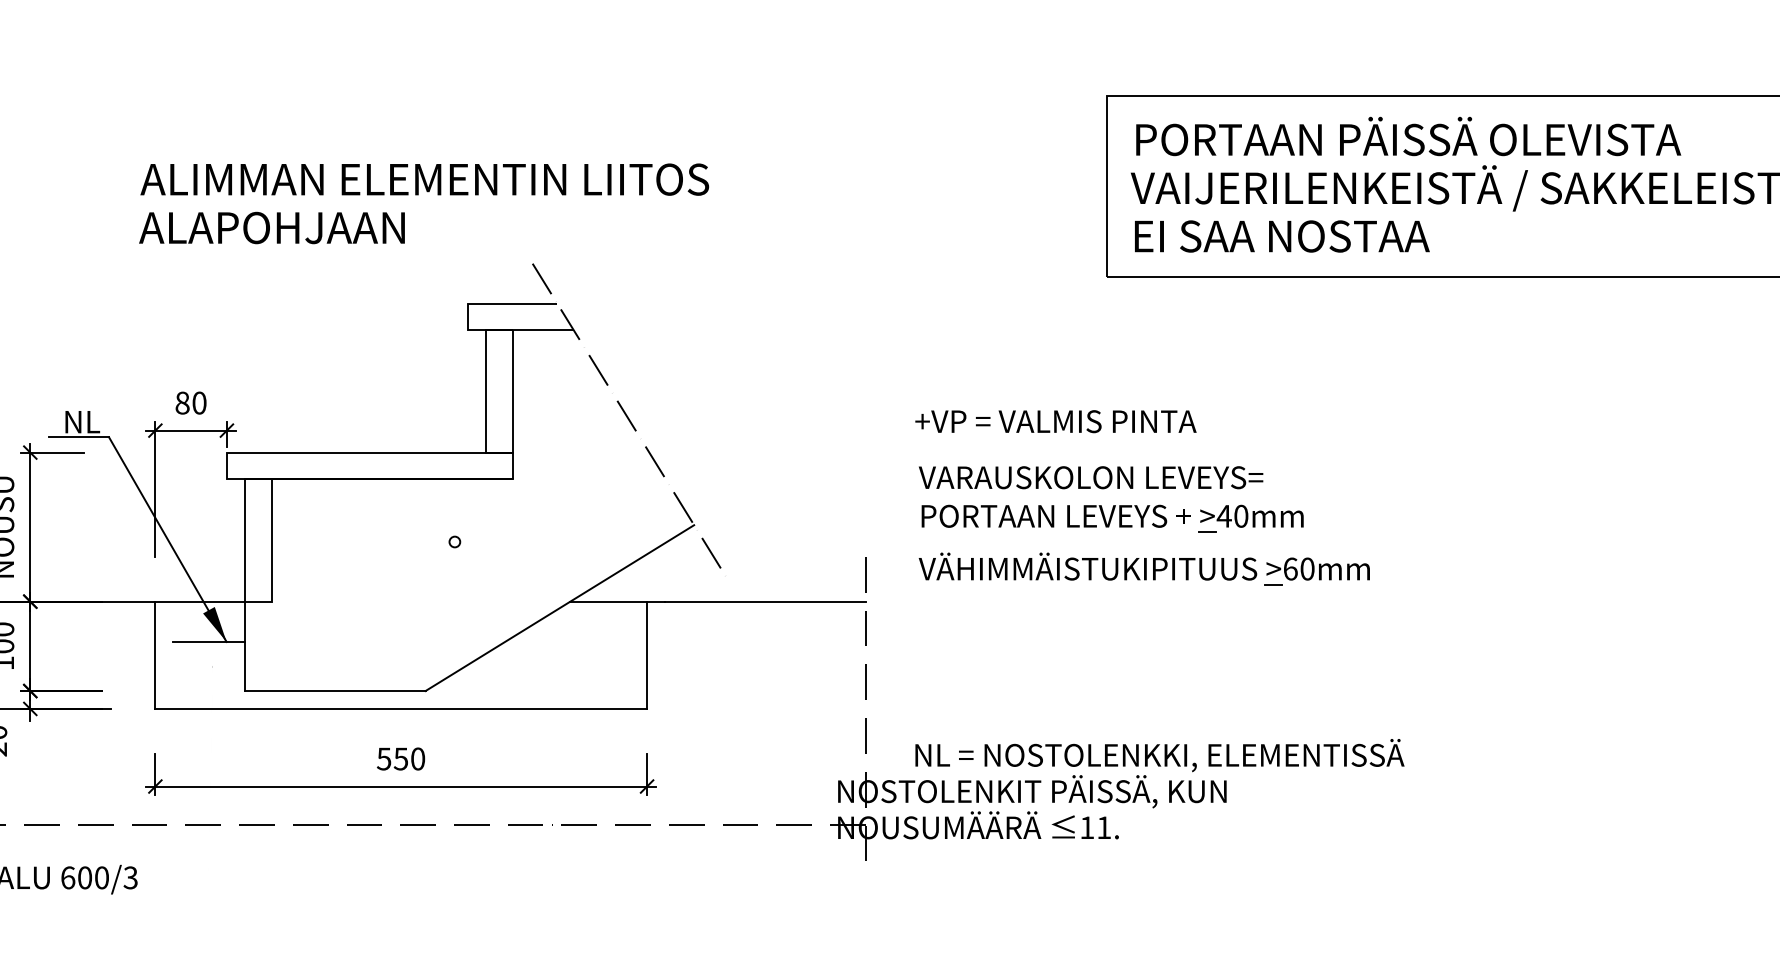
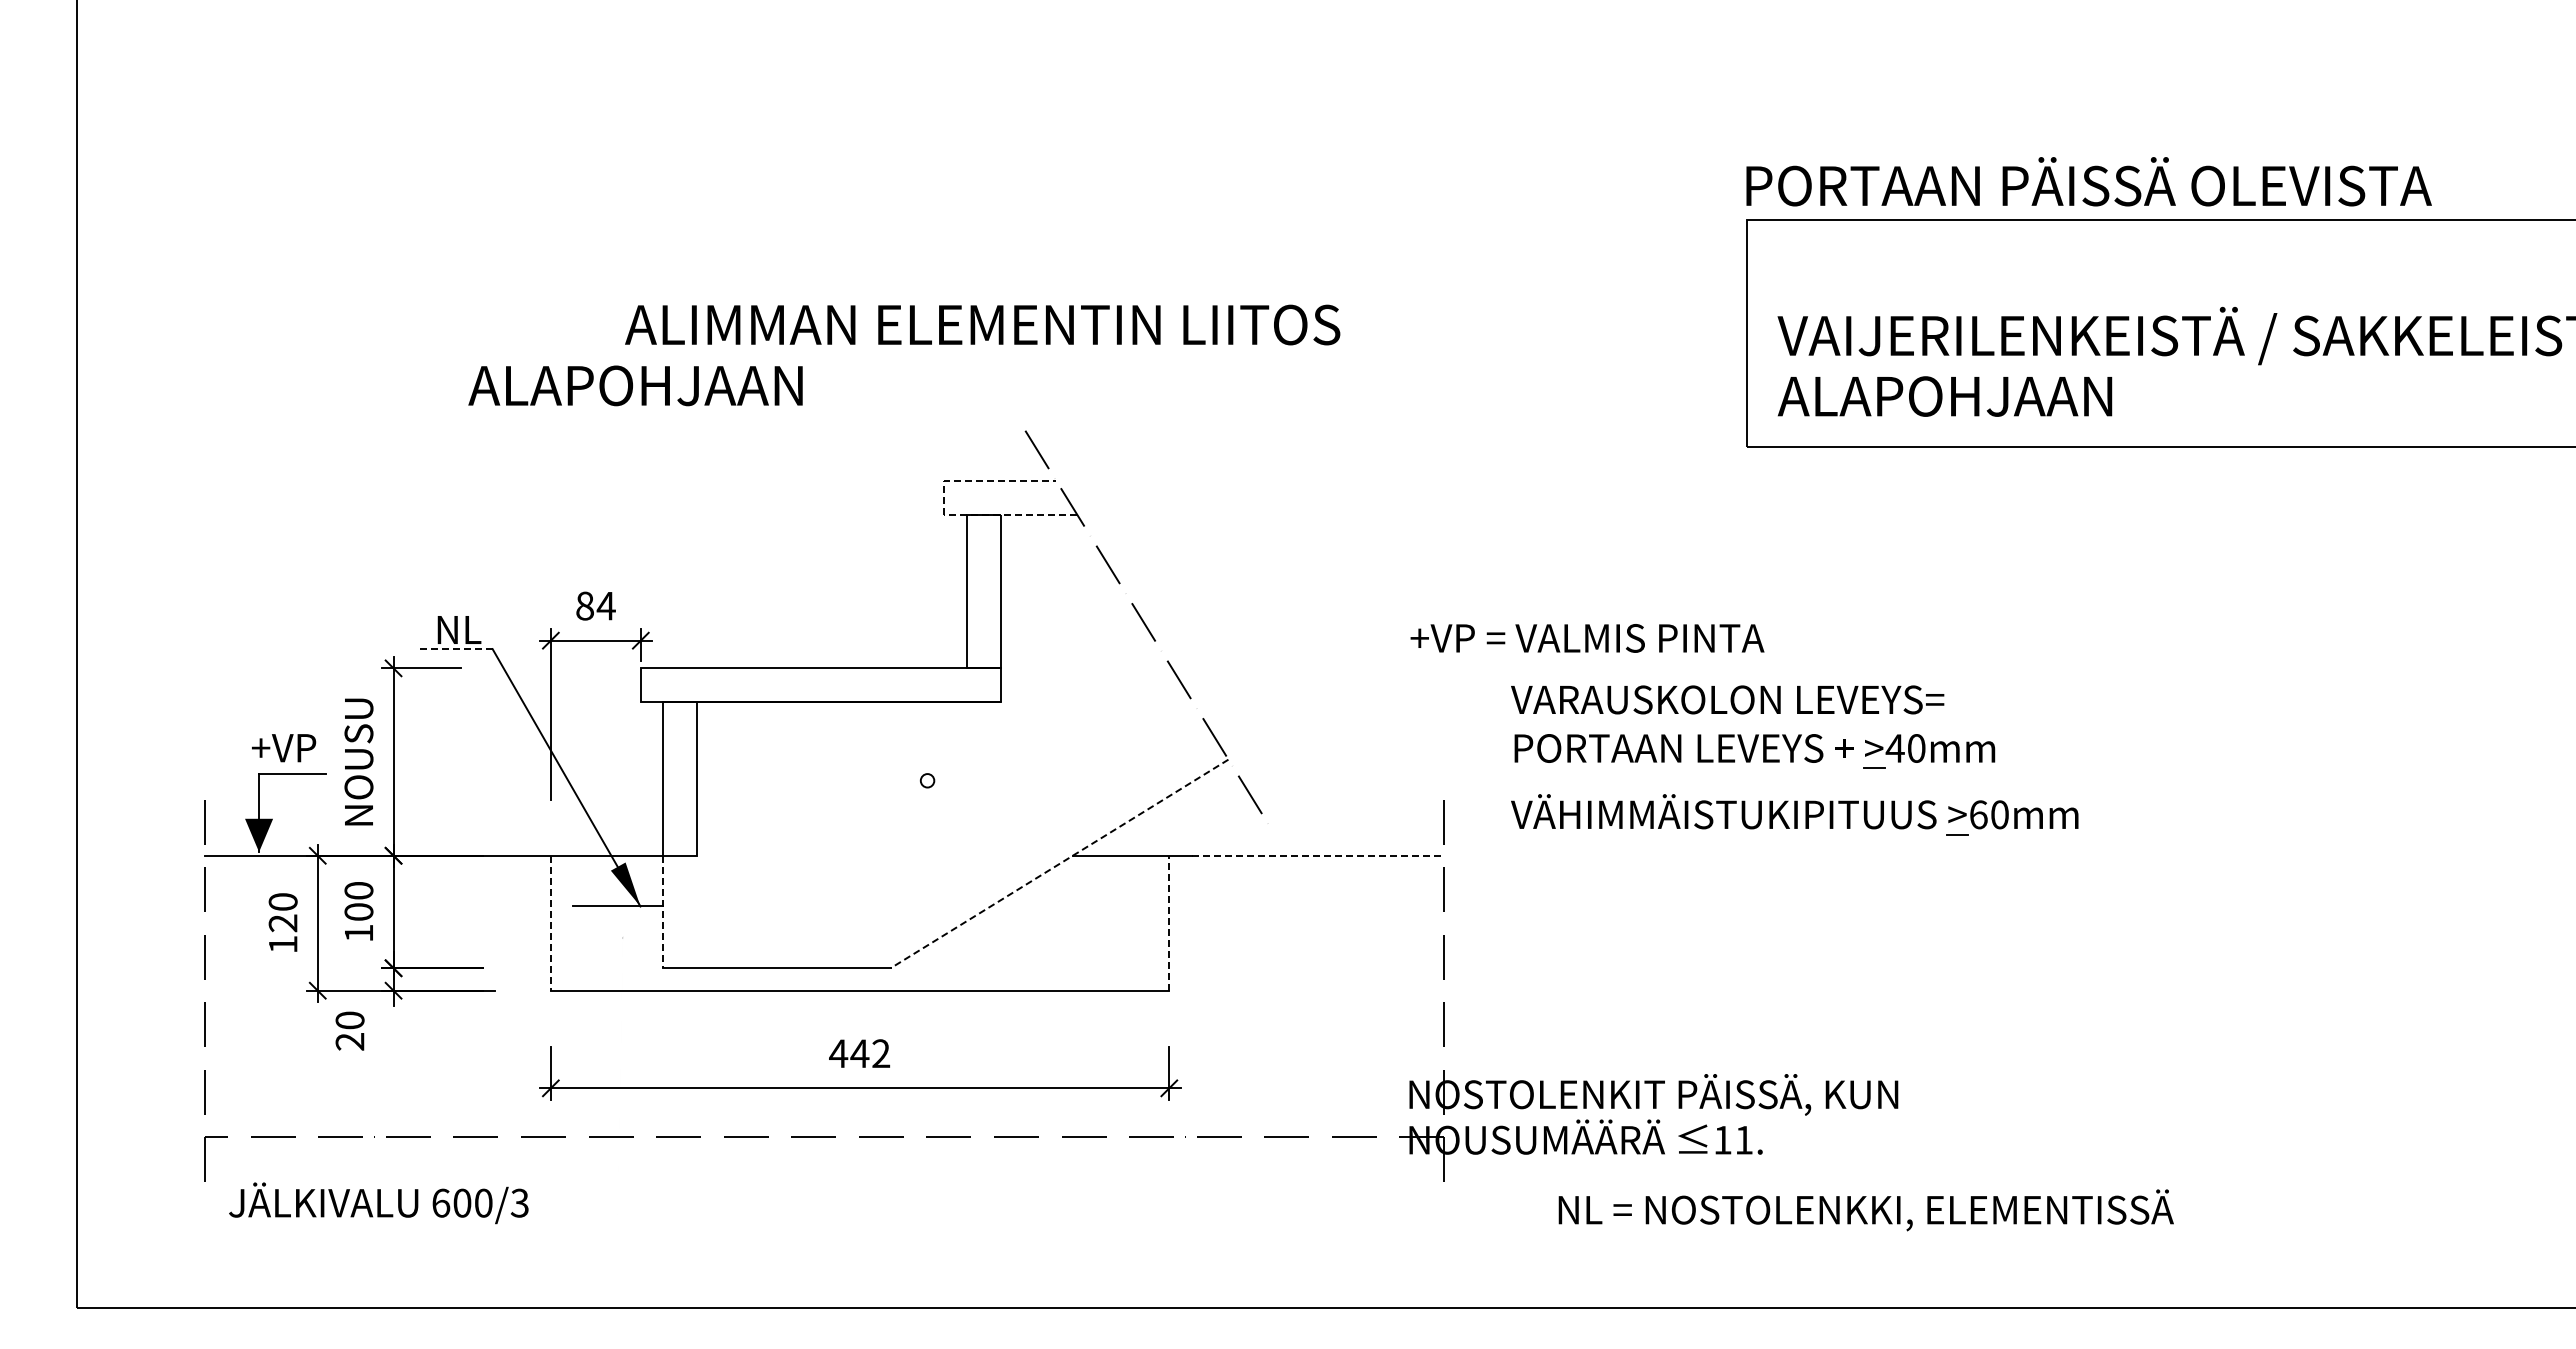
text: (1408, 136) -> (2088, 181), moved
text: (424, 179) -> (982, 324), moved
text: (271, 227) -> (635, 385), moved
text: (1280, 236) -> (1965, 396), EI SAA NOSTAA -> ALAPOHJAAN
line: (468, 324) -> (944, 507), solid -> dashed
text: (198, 402) -> (605, 605), 80 -> 84
text: (1055, 421) -> (1587, 638), moved
line: (79, 437) -> (455, 649), solid -> dashed
line: (765, 601) -> (1318, 855), solid -> dashed
line: (559, 608) -> (1059, 864), solid -> dashed
line: (244, 646) -> (663, 912), solid -> dashed
line: (647, 654) -> (1169, 922), solid -> dashed
line: (155, 655) -> (550, 923), solid -> dashed
text: (1159, 755) -> (1865, 1210), moved
text: (400, 758) -> (859, 1053), 550 -> 442

